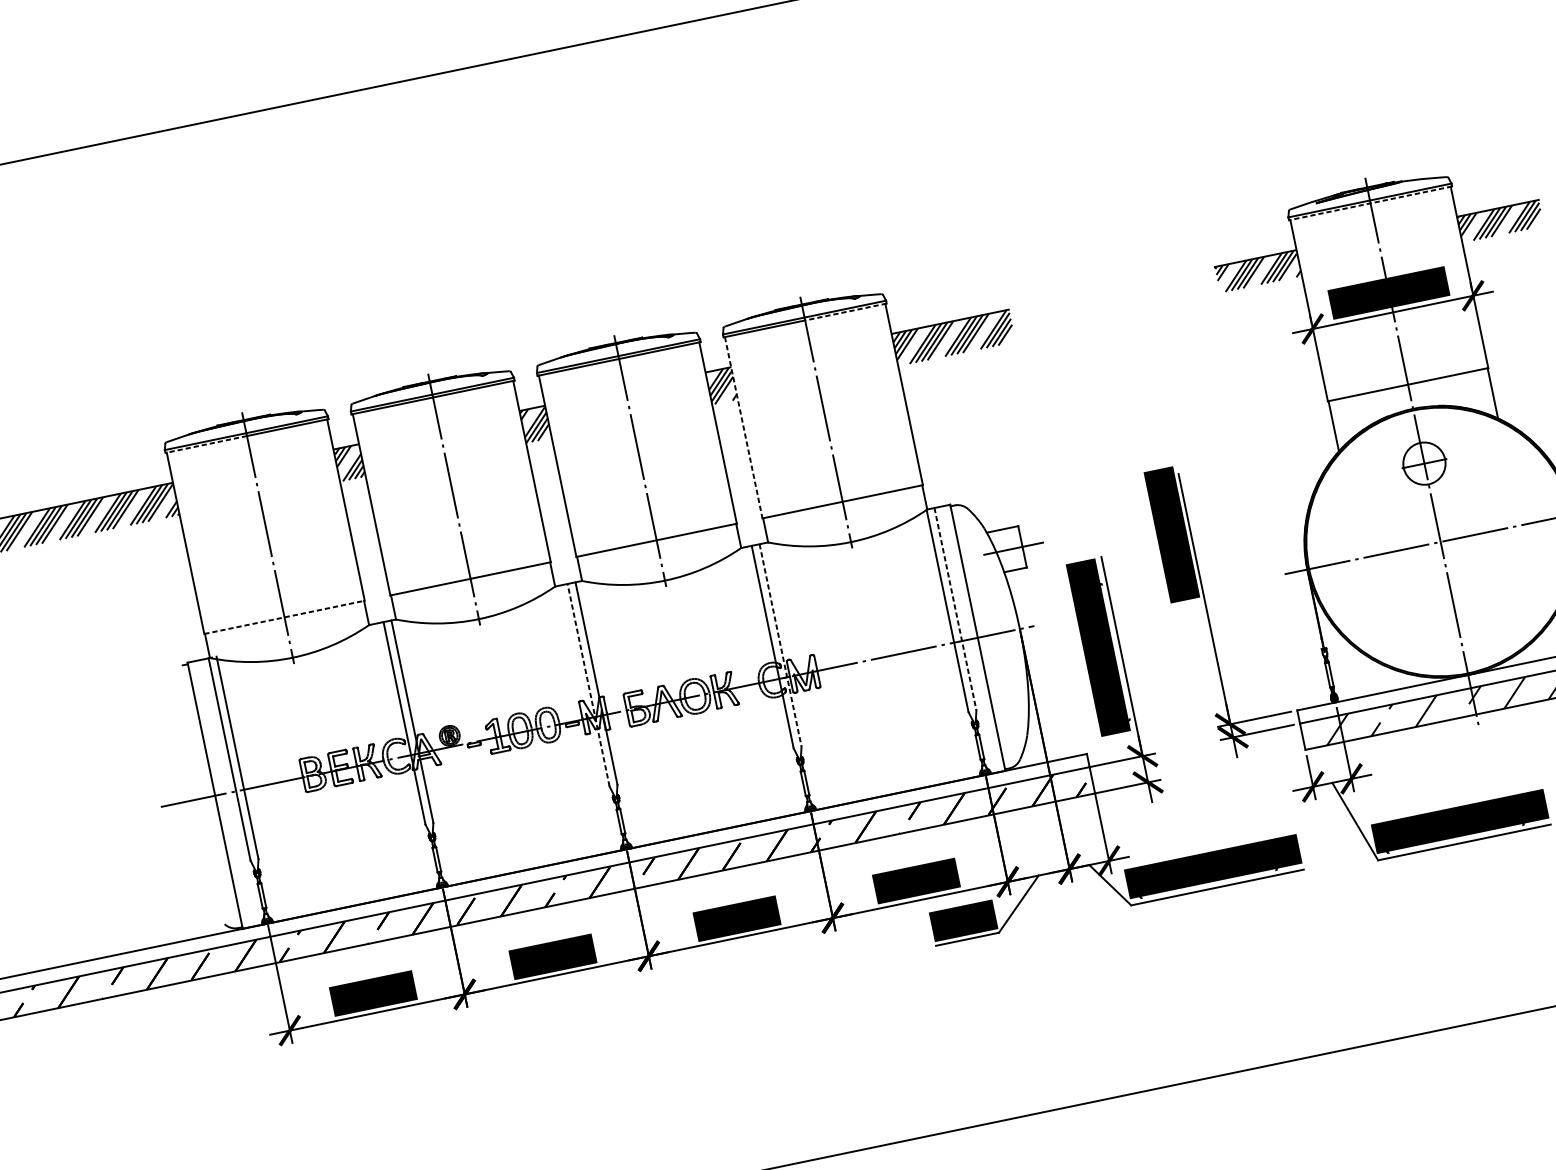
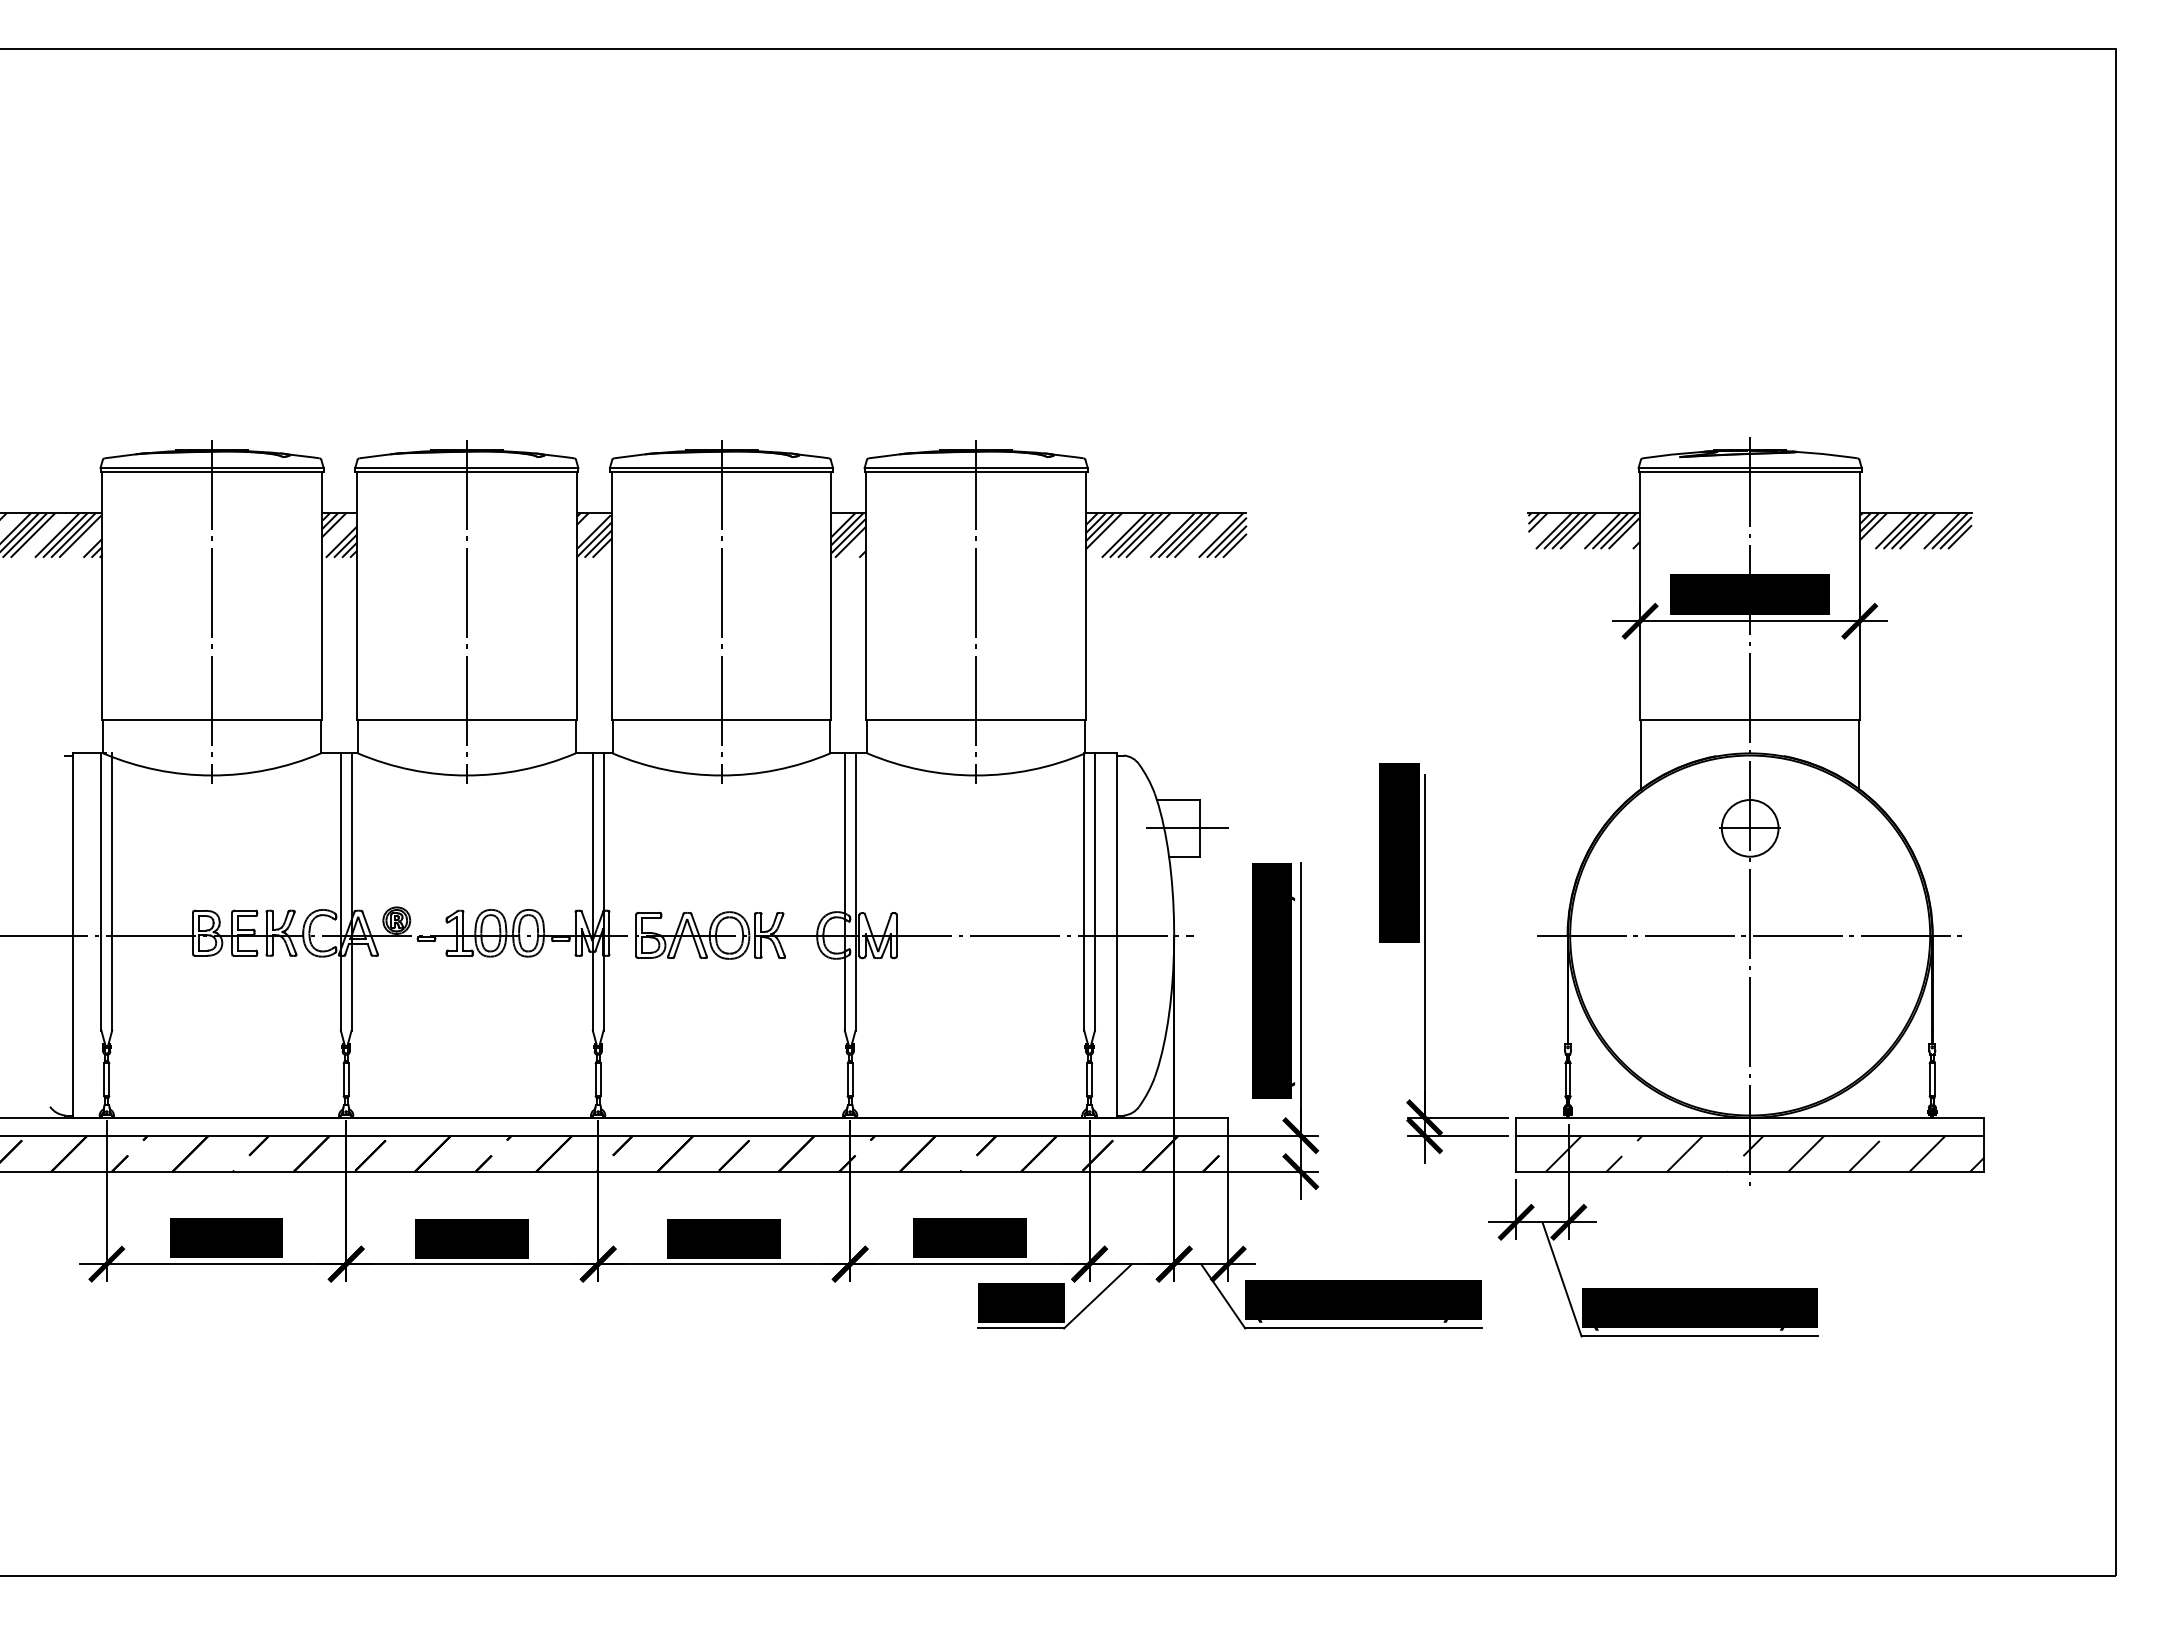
line: (1370, 203) -> (1750, 472), dashed -> solid
line: (846, 312) -> (1032, 472), dashed -> solid
line: (743, 427) -> (866, 596), dashed -> solid
line: (206, 444) -> (156, 472), dashed -> solid
line: (955, 608) -> (1095, 891), dashed -> solid
line: (284, 617) -> (212, 720), dashed -> solid
line: (780, 645) -> (855, 891), dashed -> solid
line: (588, 684) -> (592, 891), dashed -> solid

